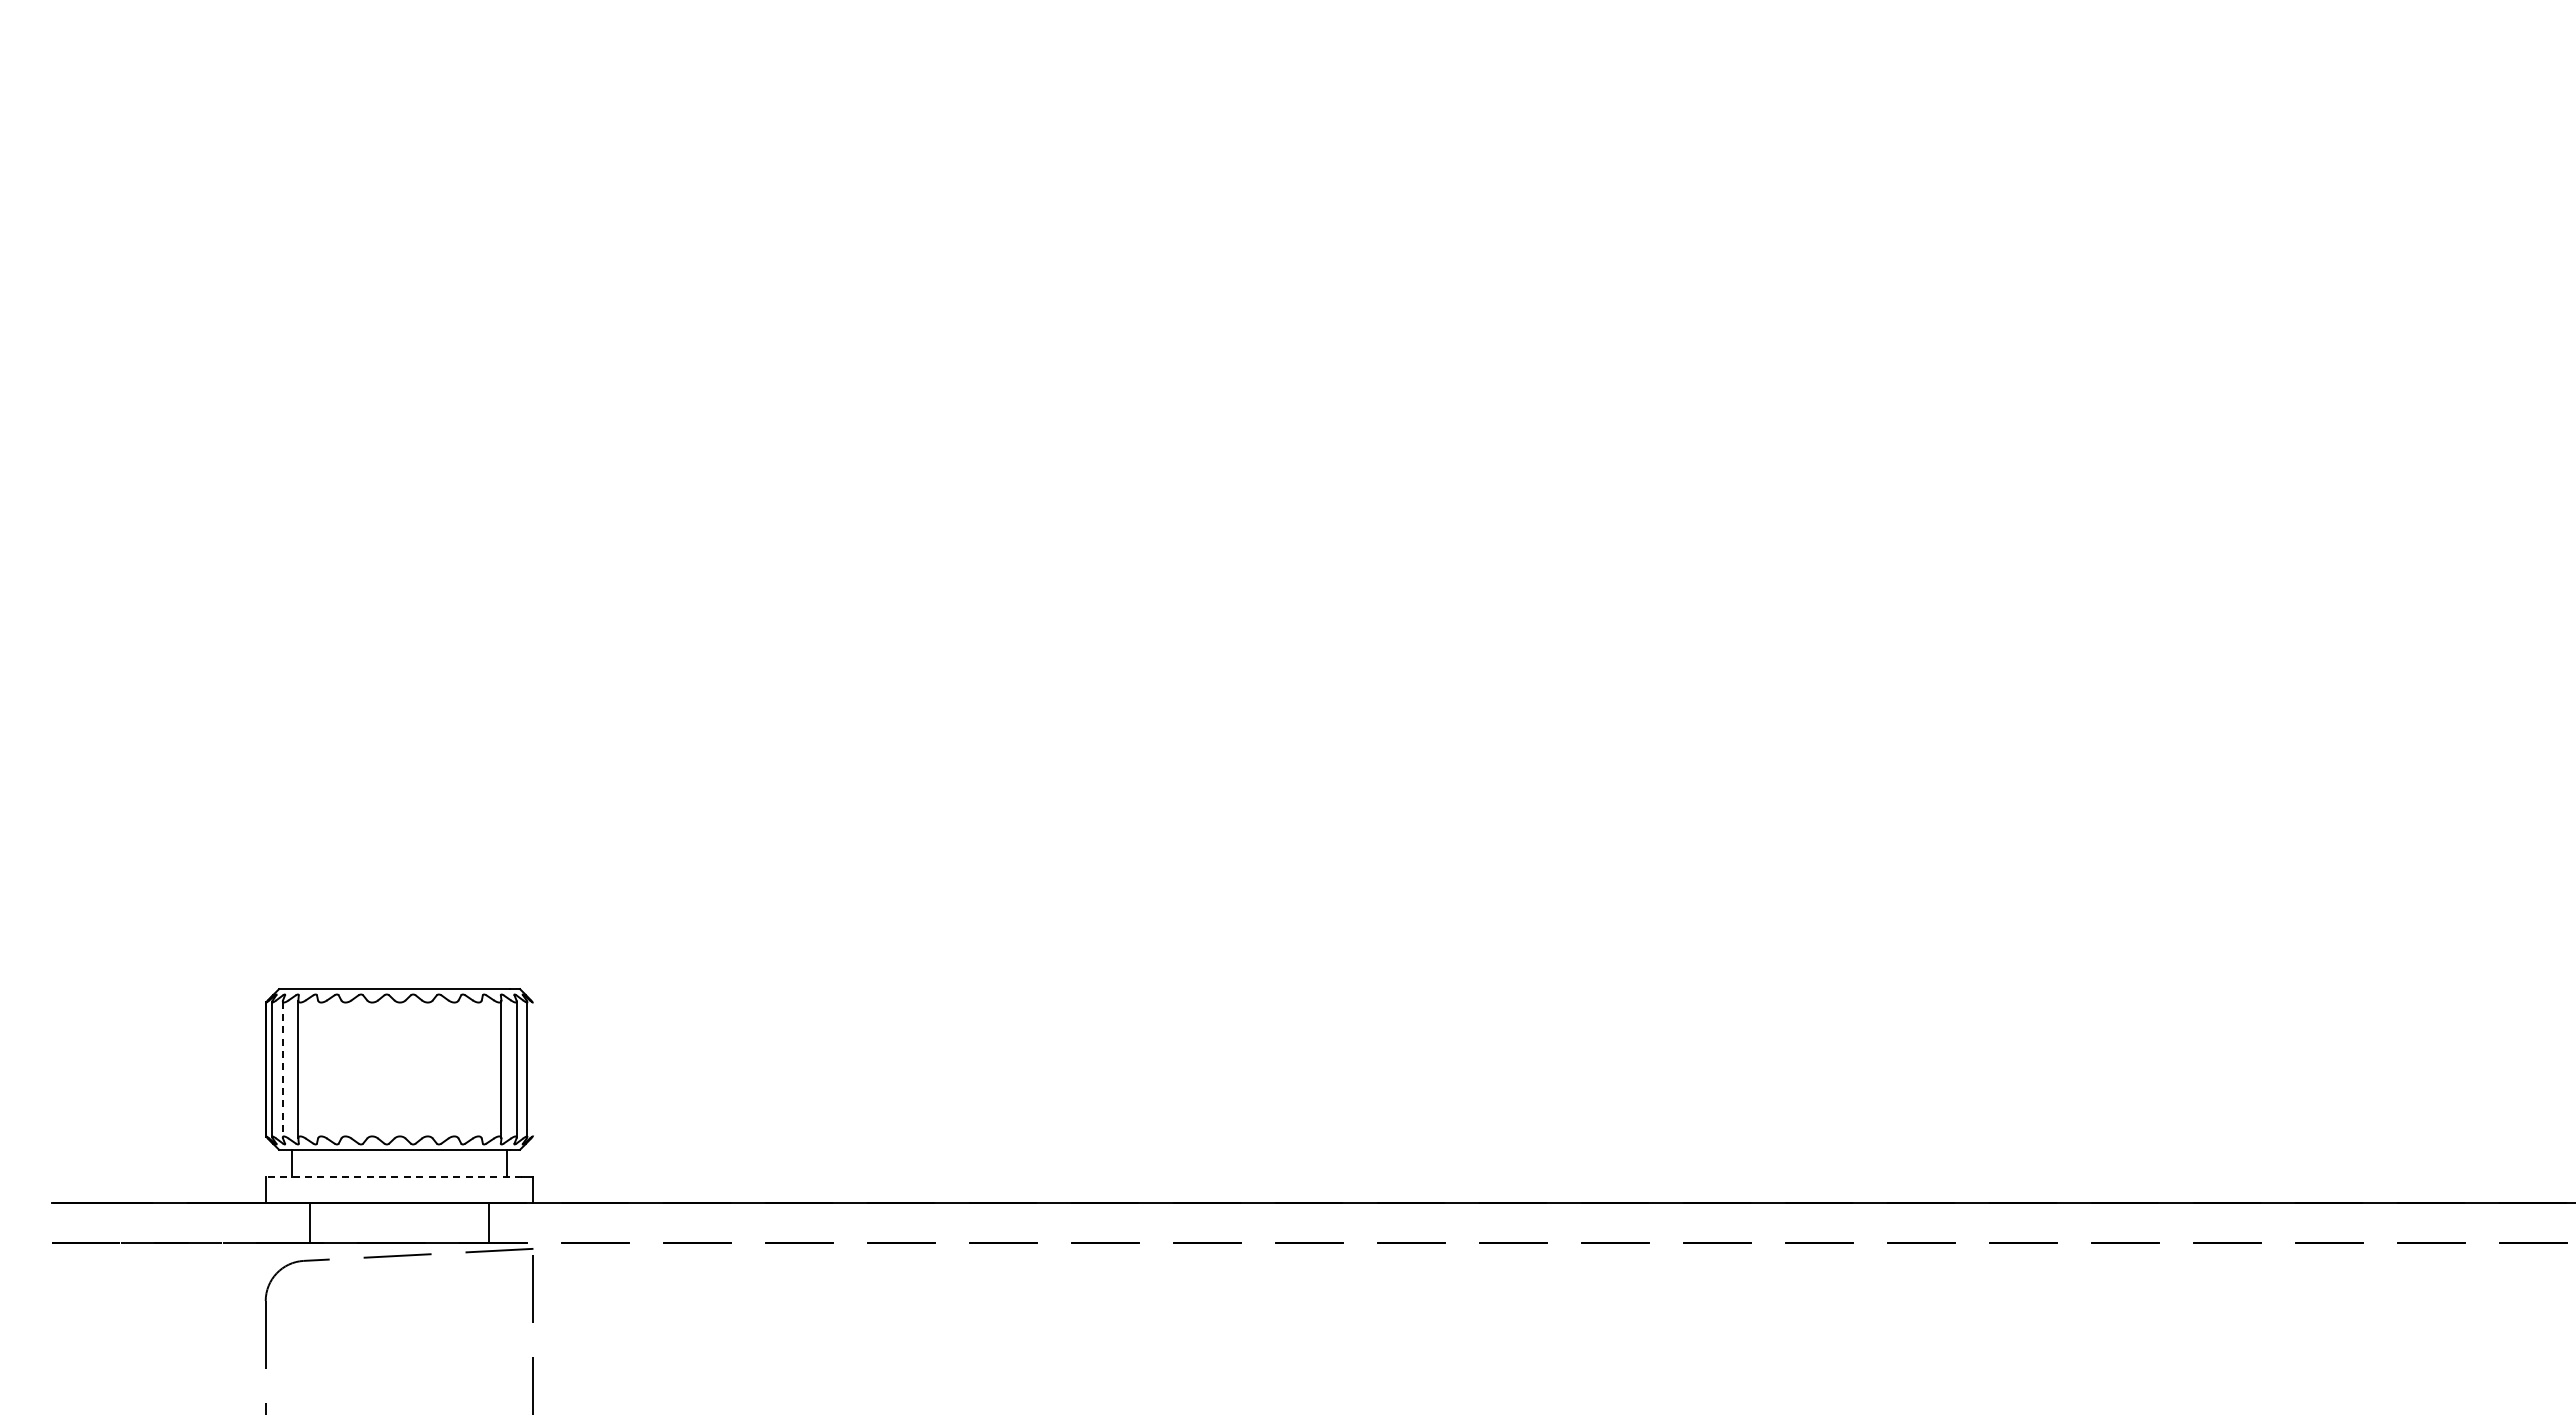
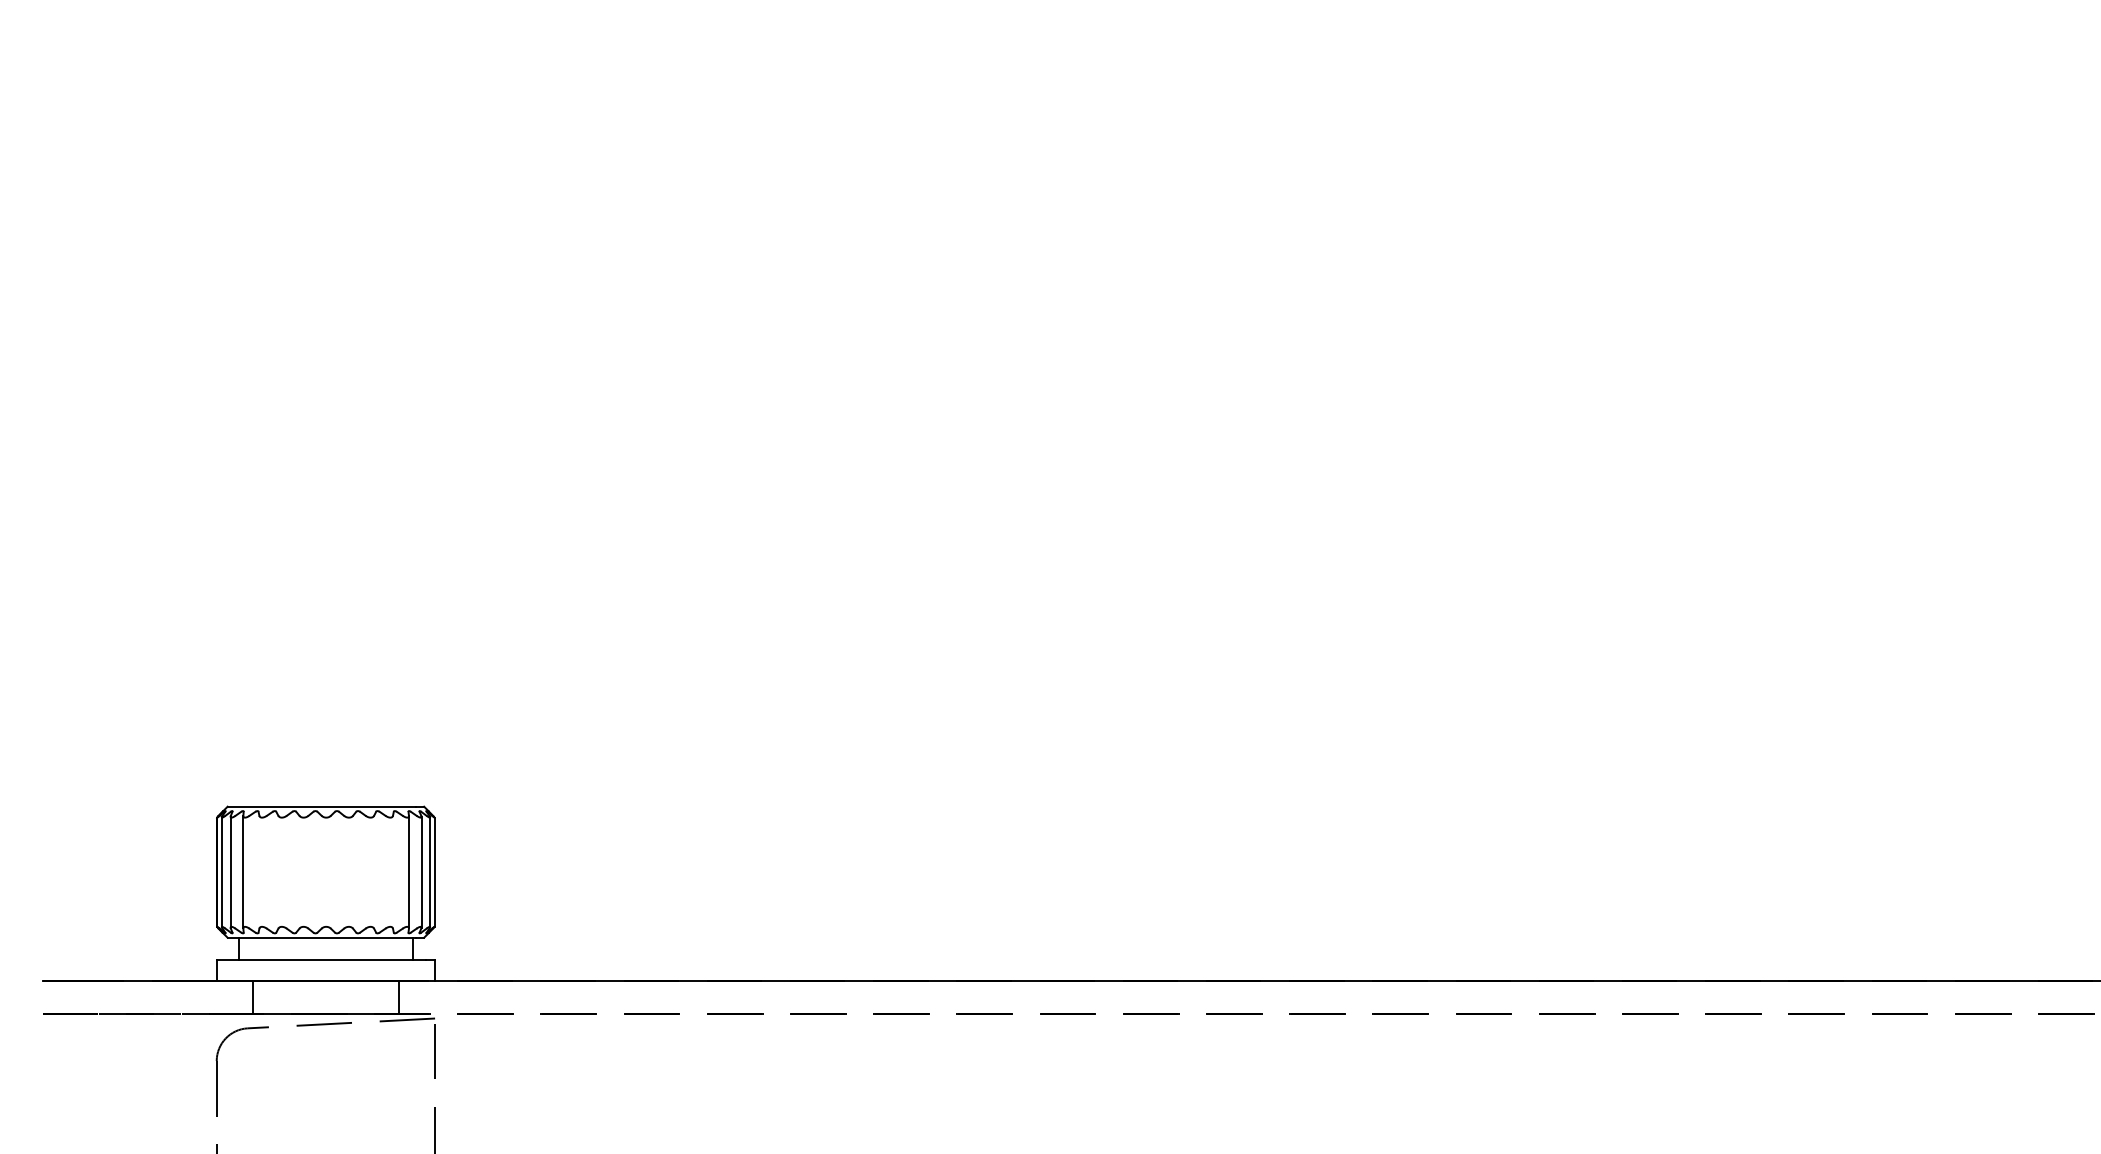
line: (282, 1069) -> (230, 872), dashed -> solid
line: (532, 1069) -> (434, 872), added
line: (393, 1176) -> (320, 959), dashed -> solid

